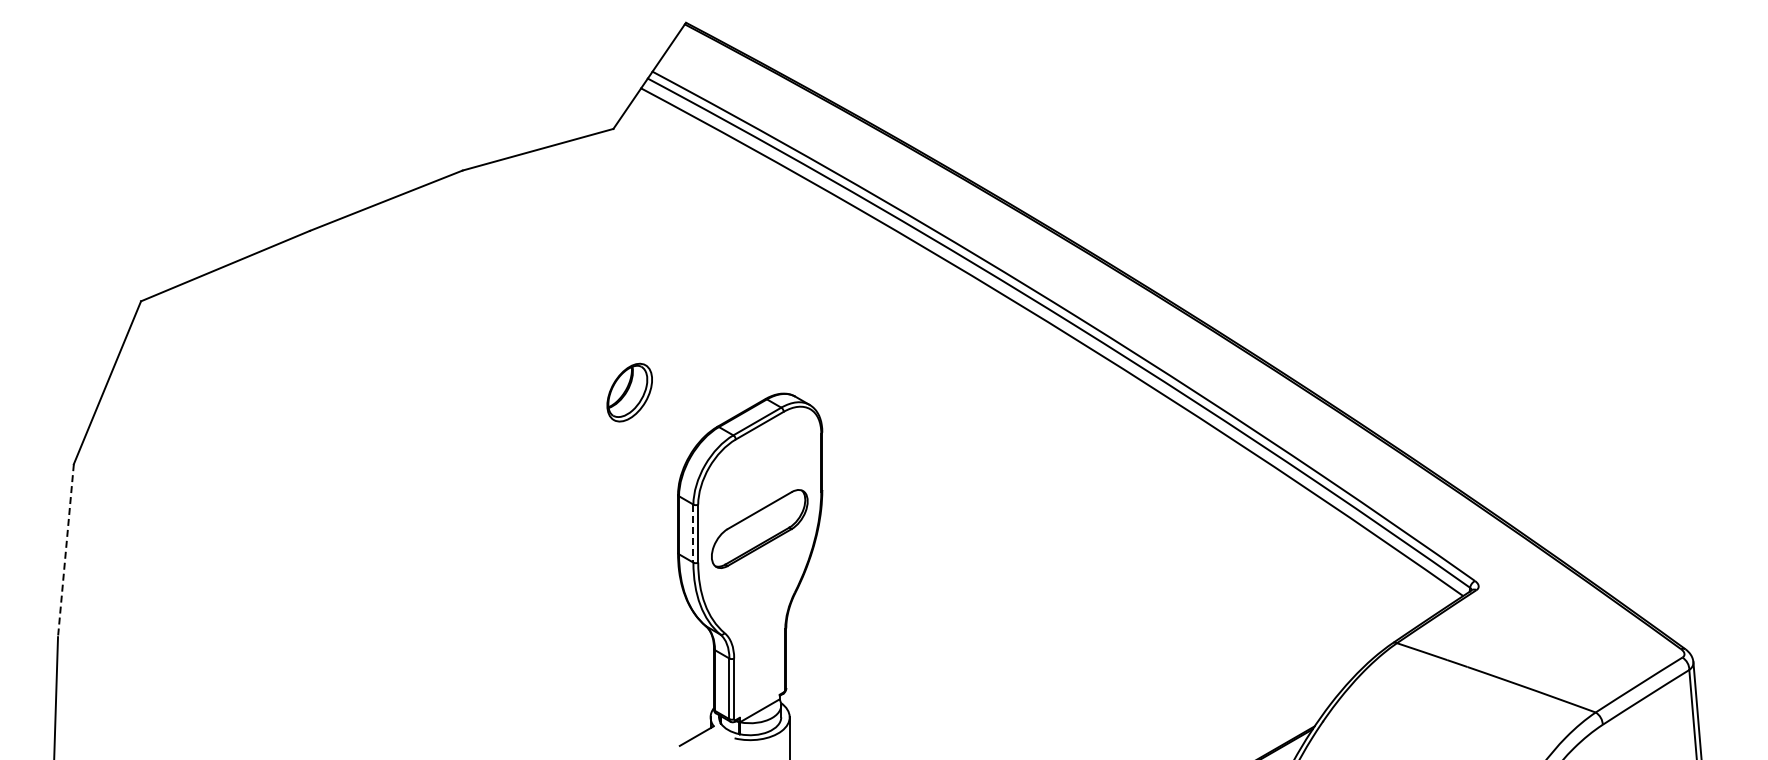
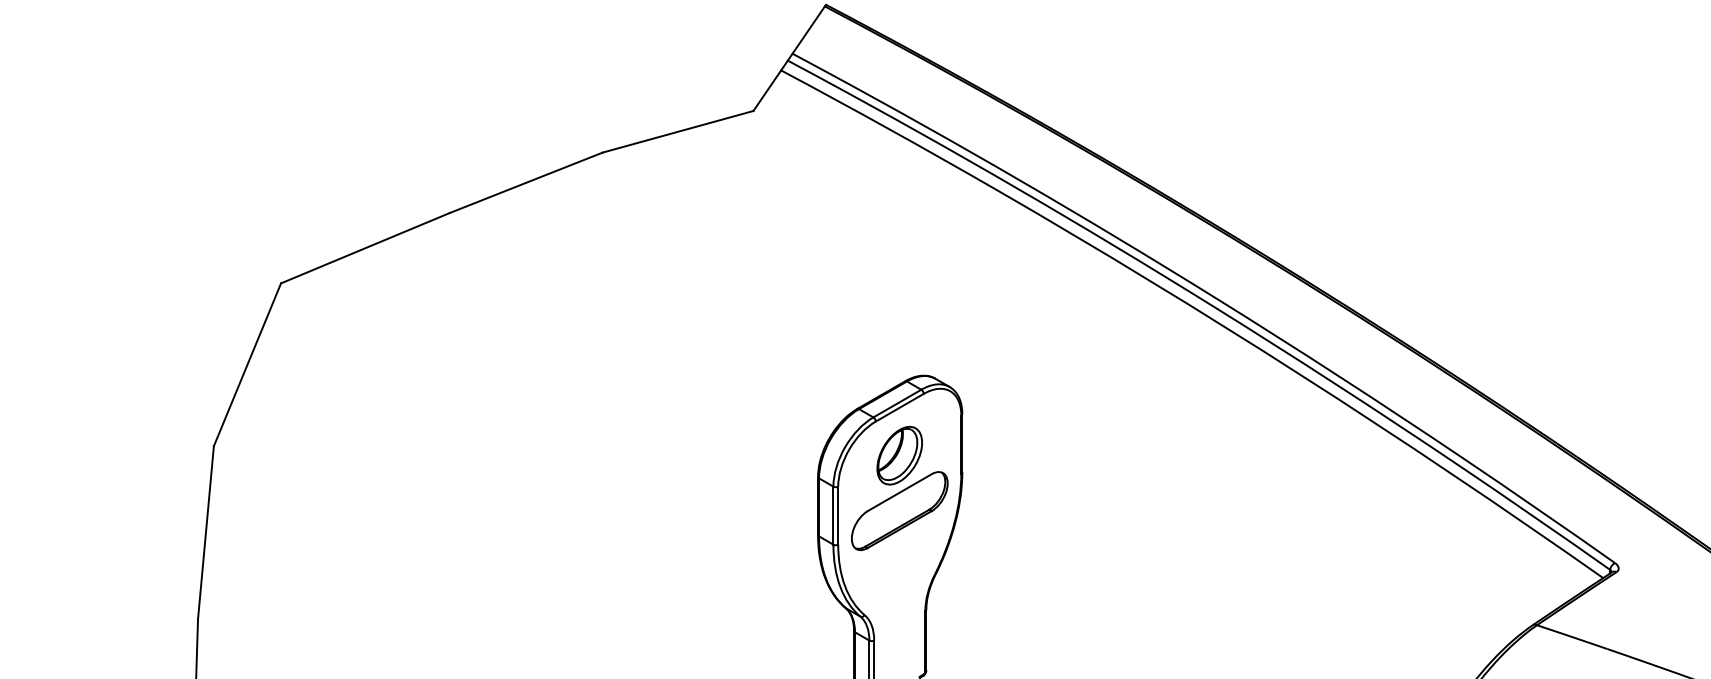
part: (629, 392) -> (899, 455), moved
line: (693, 534) -> (833, 516), dashed -> solid
line: (65, 550) -> (205, 532), dashed -> solid

